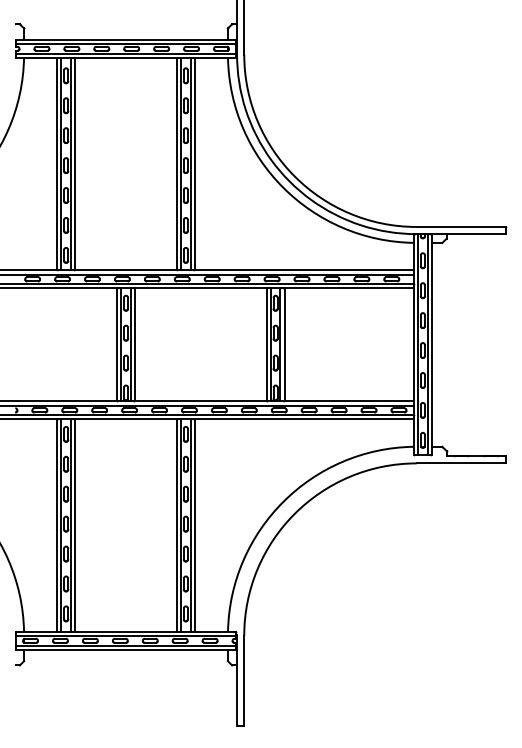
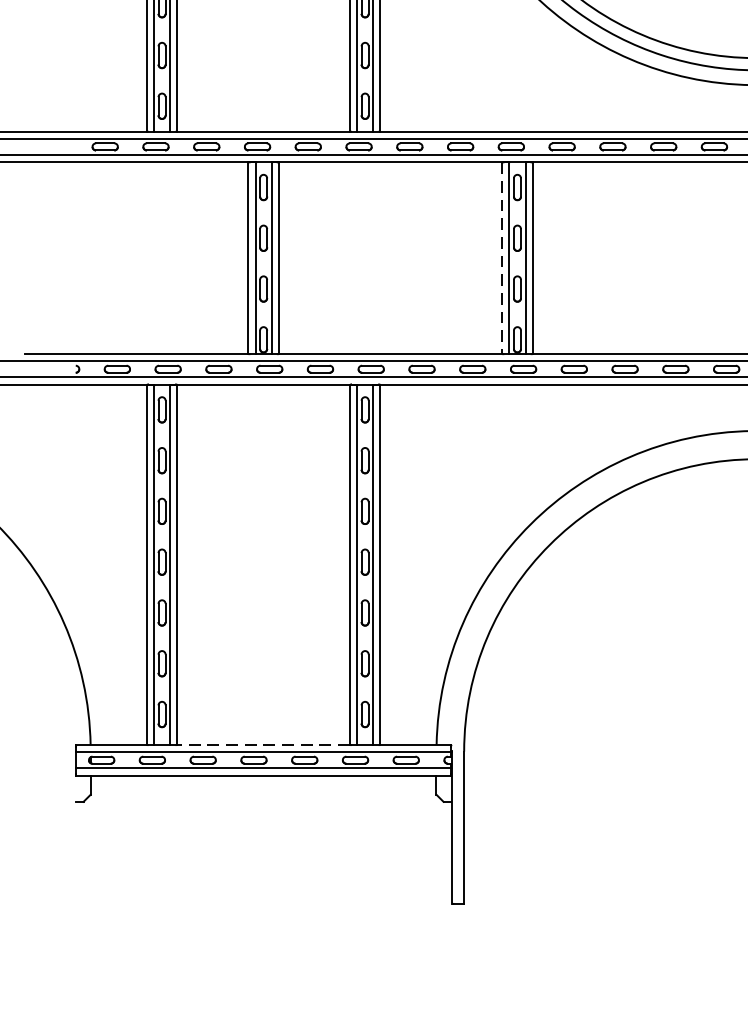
line: (266, 344) -> (501, 257), solid -> dashed
line: (126, 631) -> (264, 744), solid -> dashed

